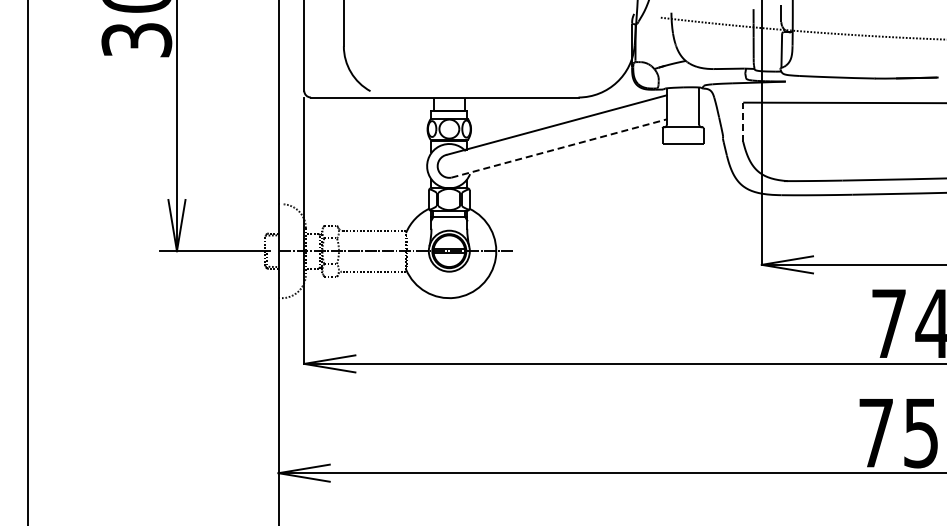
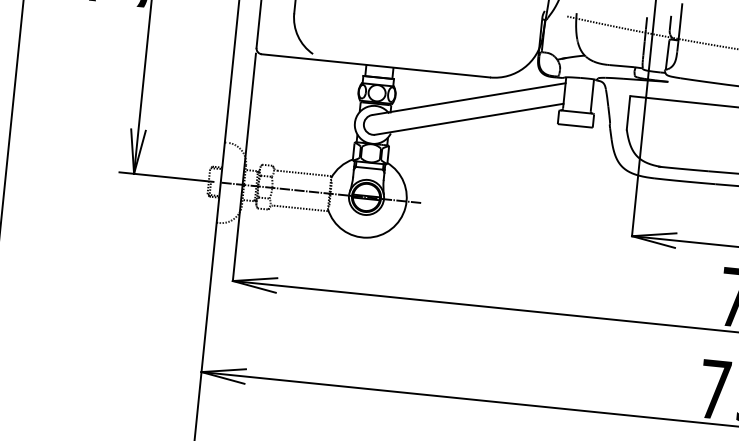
line: (743, 122) -> (628, 113), dashed -> solid
line: (559, 148) -> (469, 119), dashed -> solid

